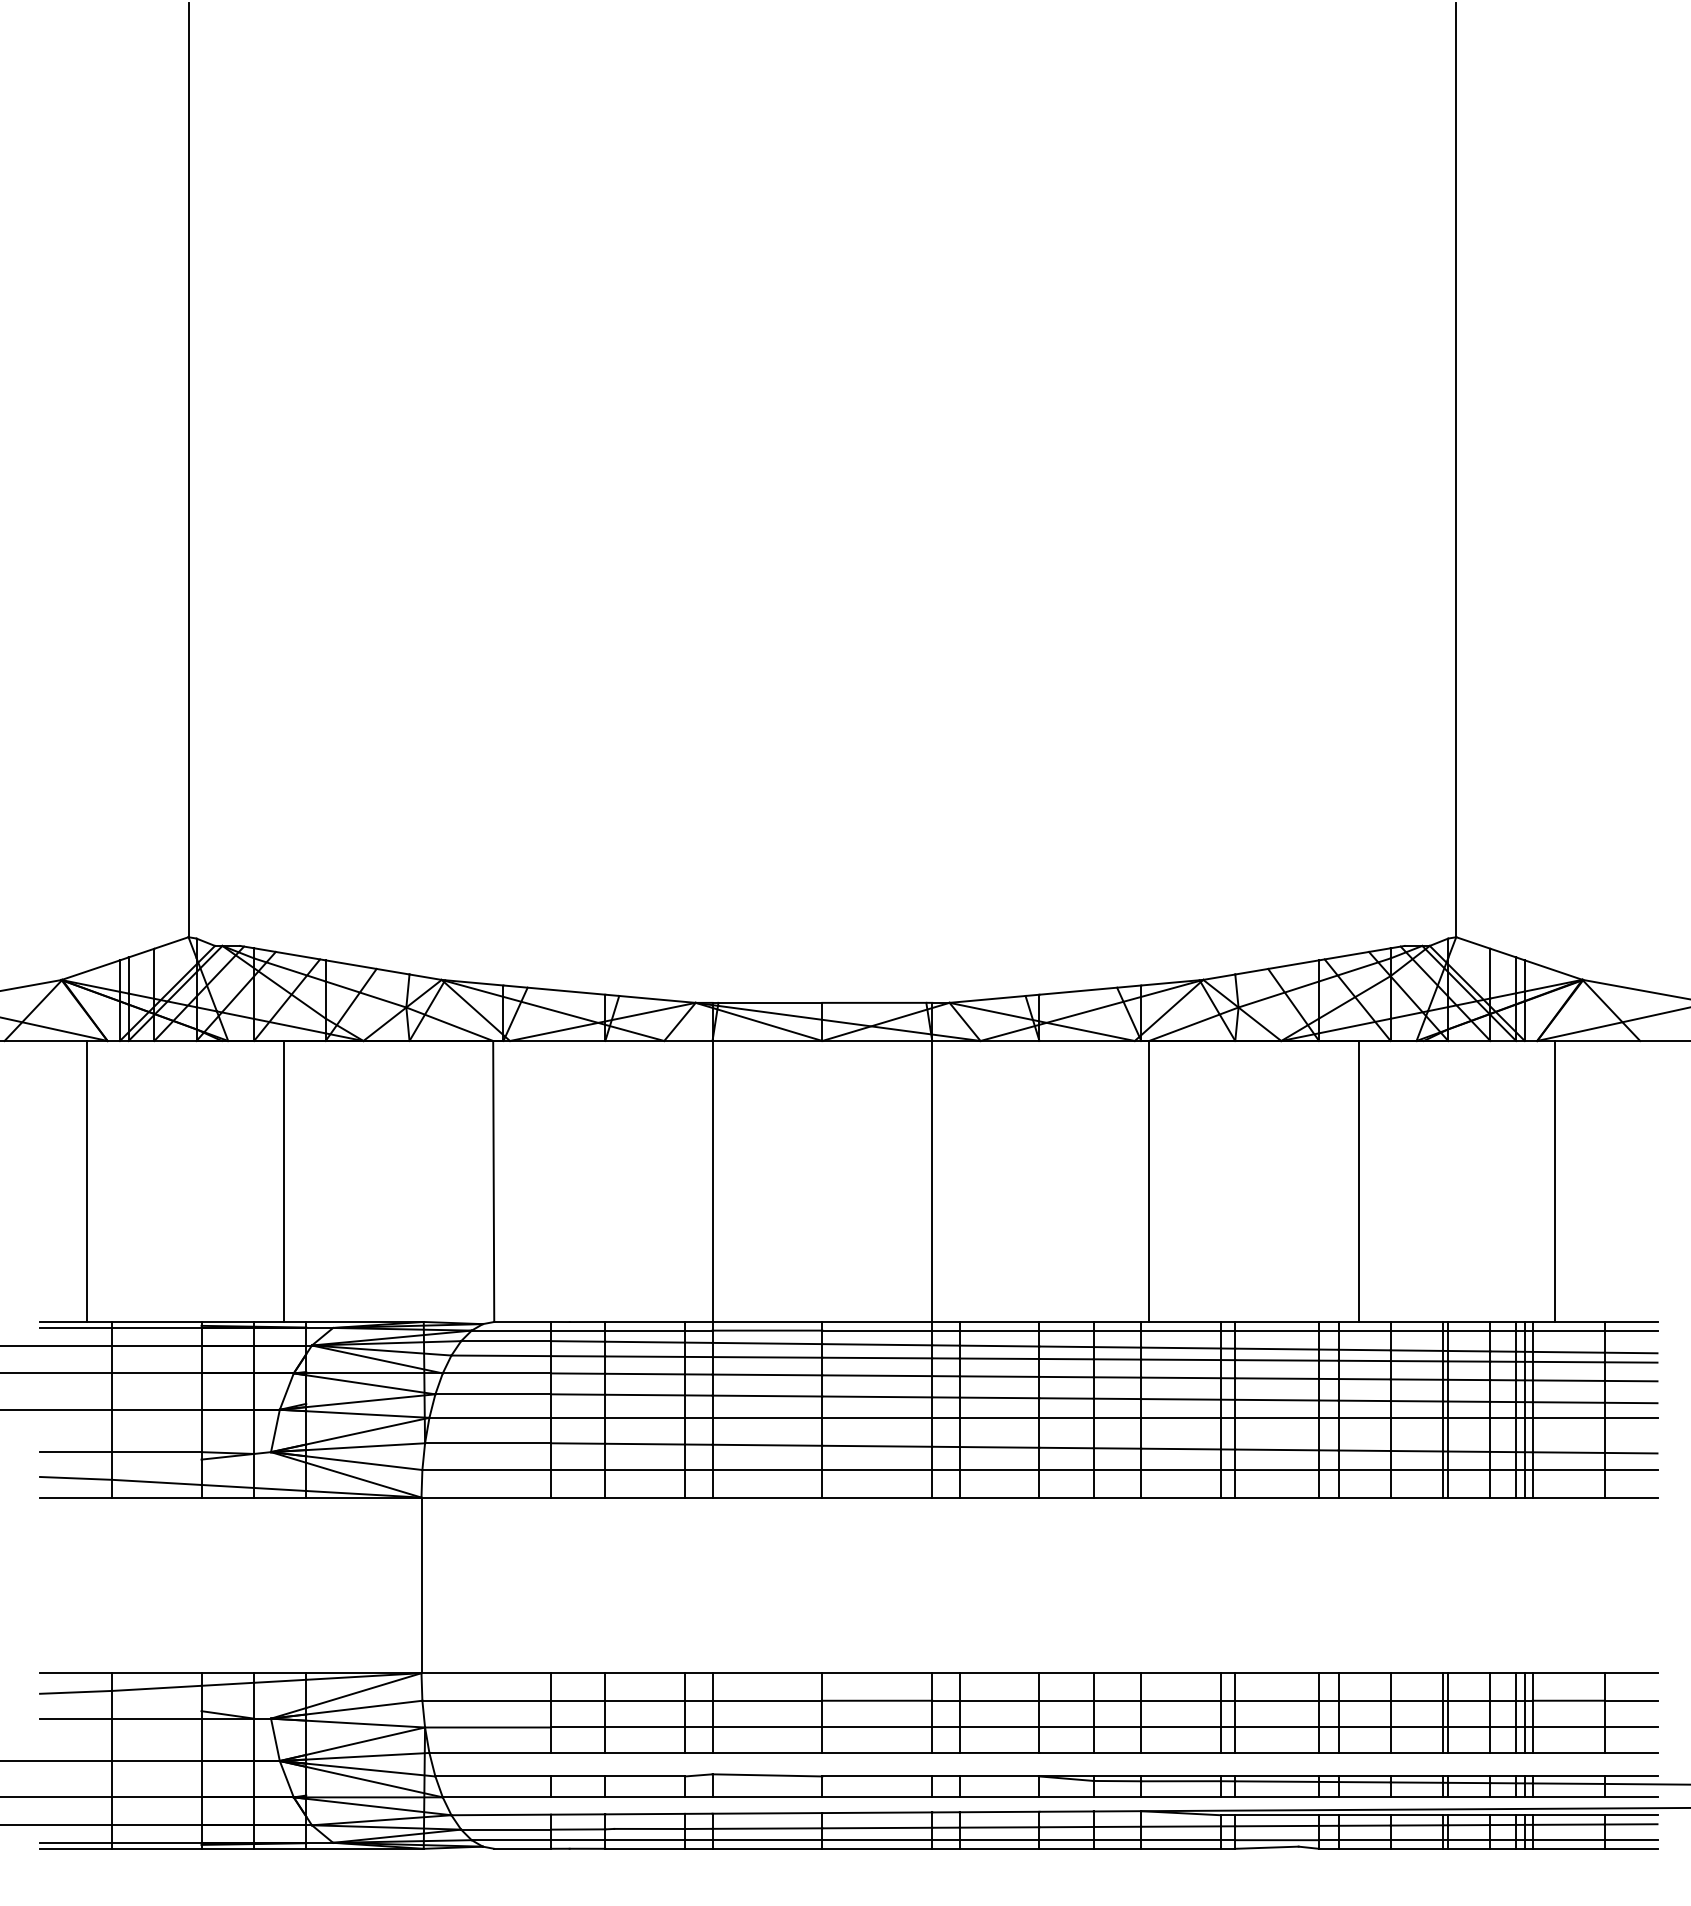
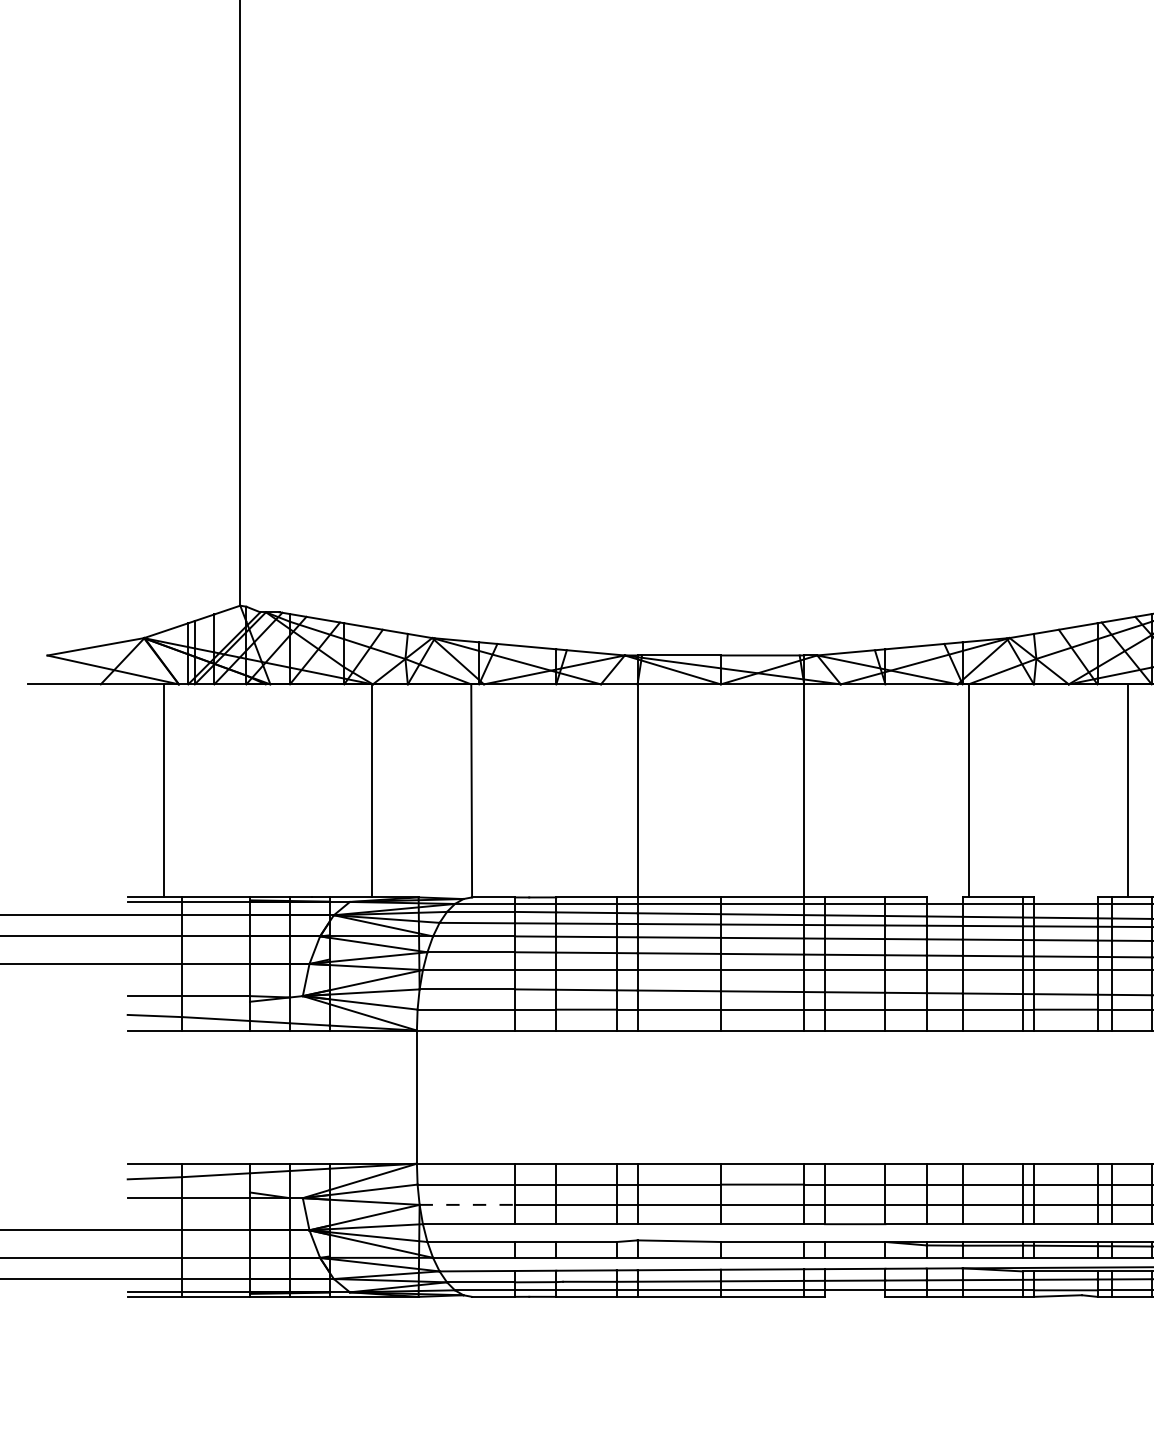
line: (283, 1180) -> (372, 790), moved
line: (1117, 1321) -> (944, 897), removed
line: (1277, 1321) -> (1065, 897), removed
line: (488, 1727) -> (467, 1204), solid -> dashed
line: (999, 1848) -> (855, 1296), removed

